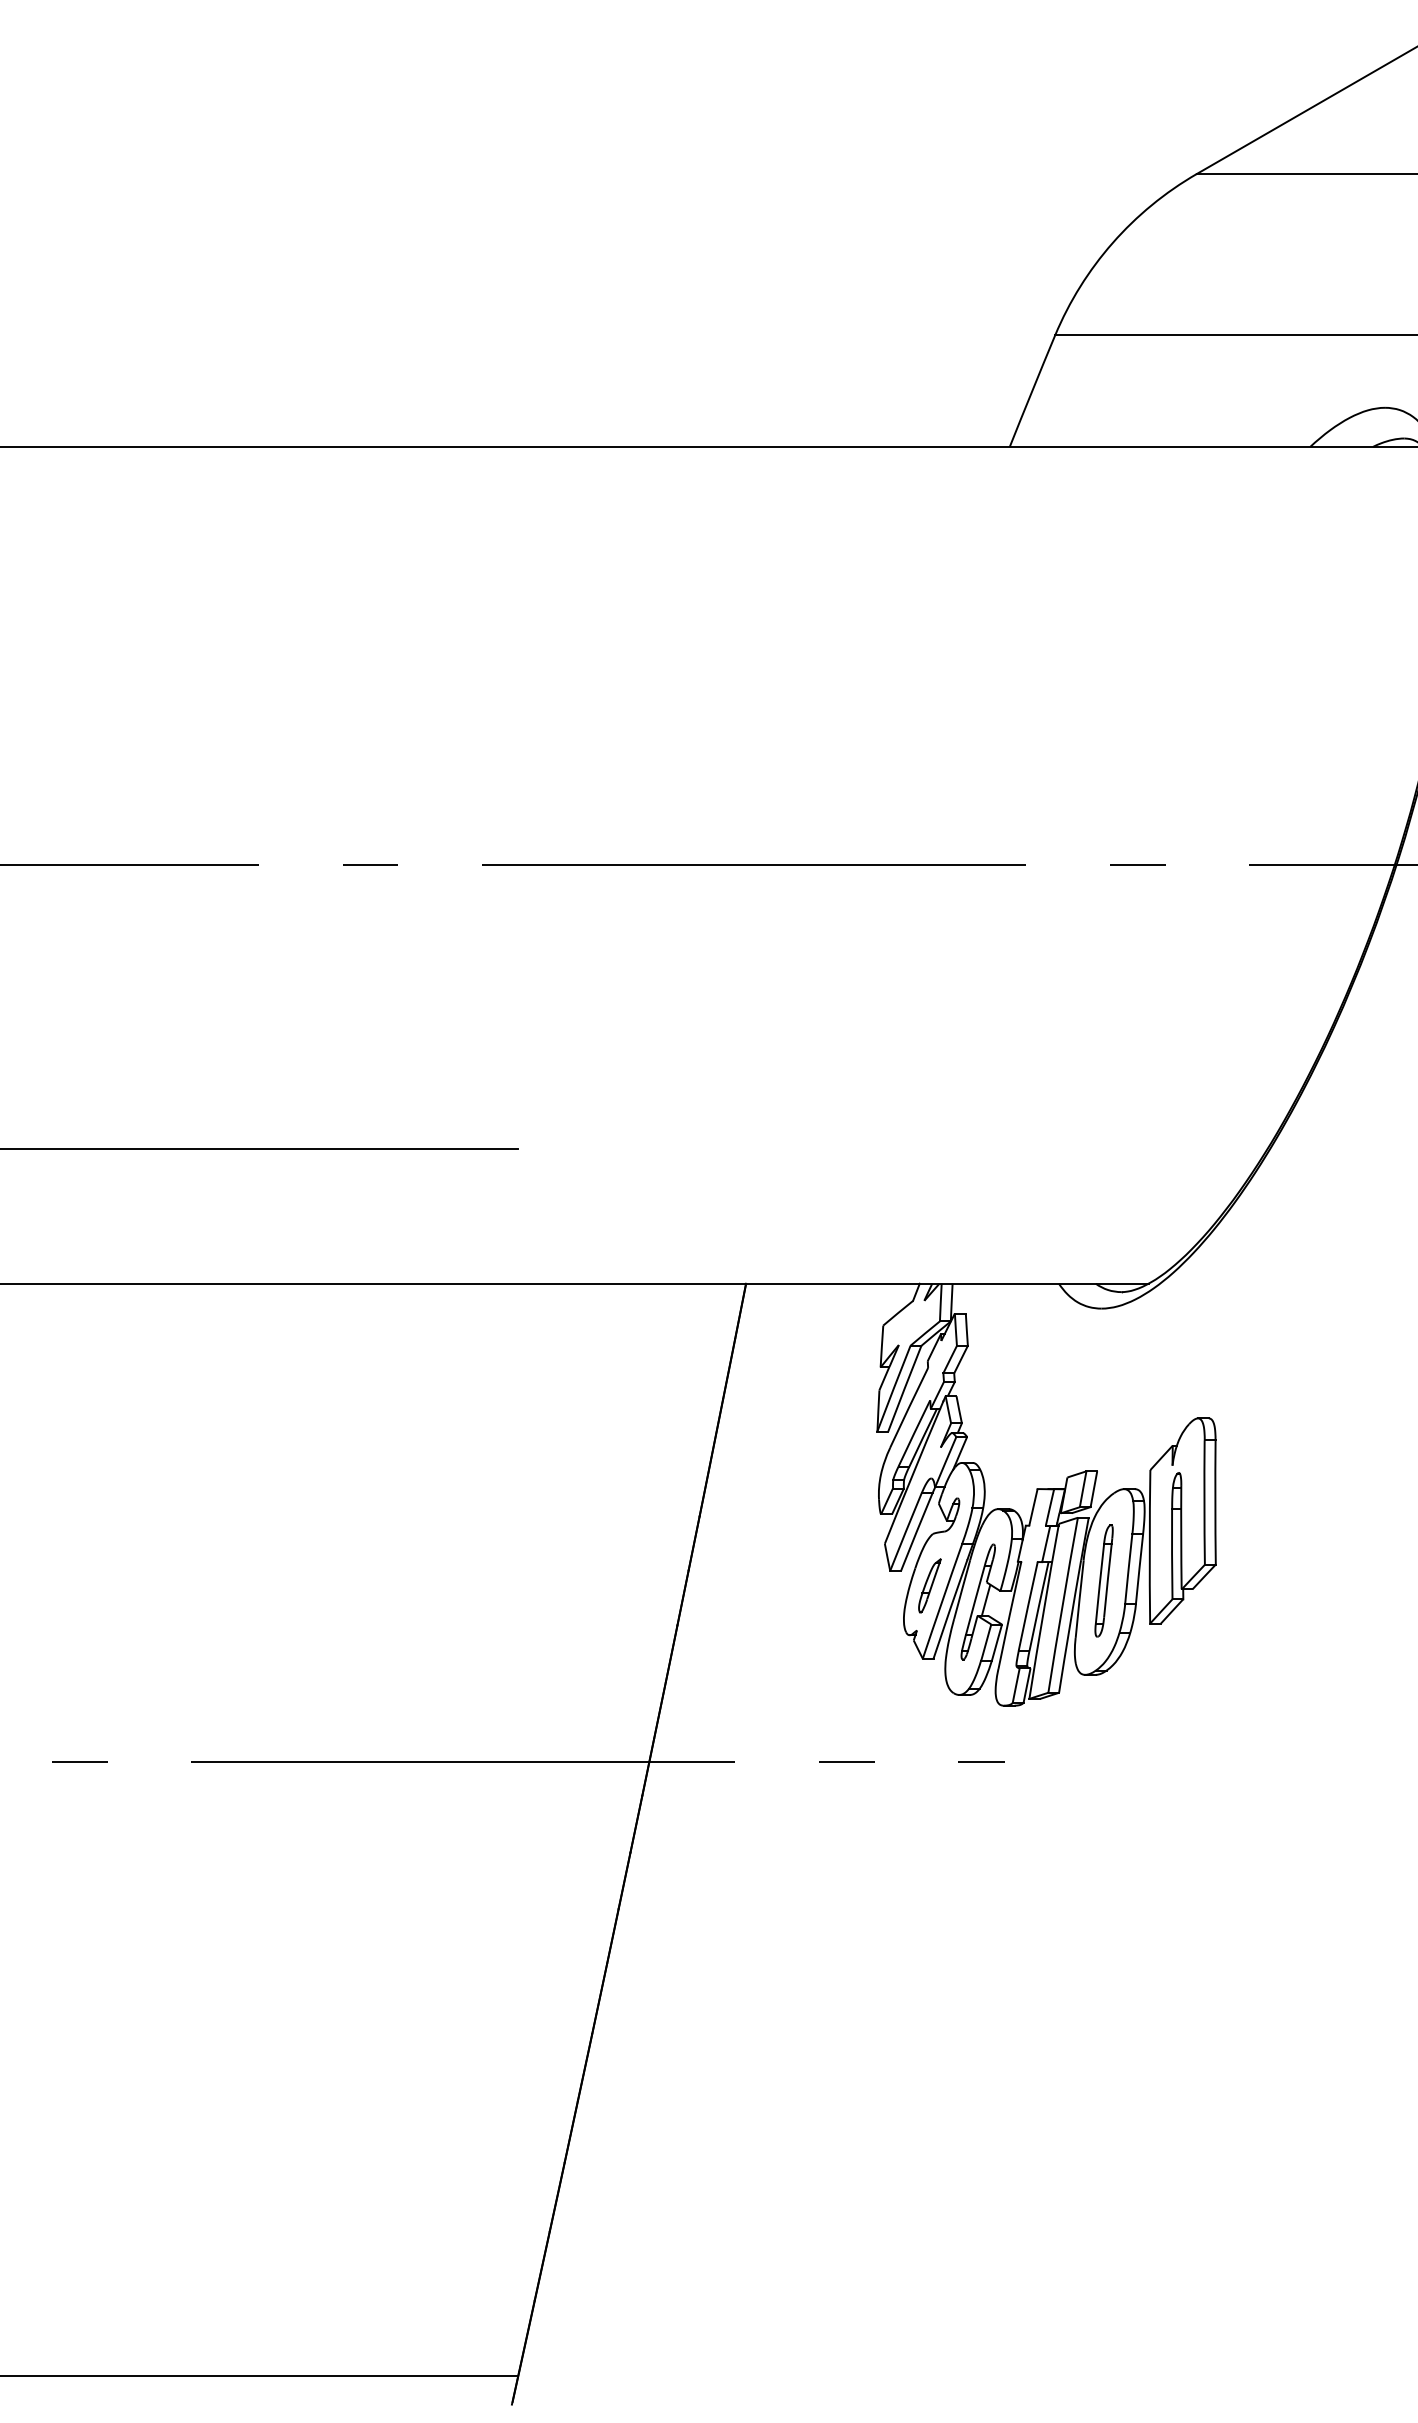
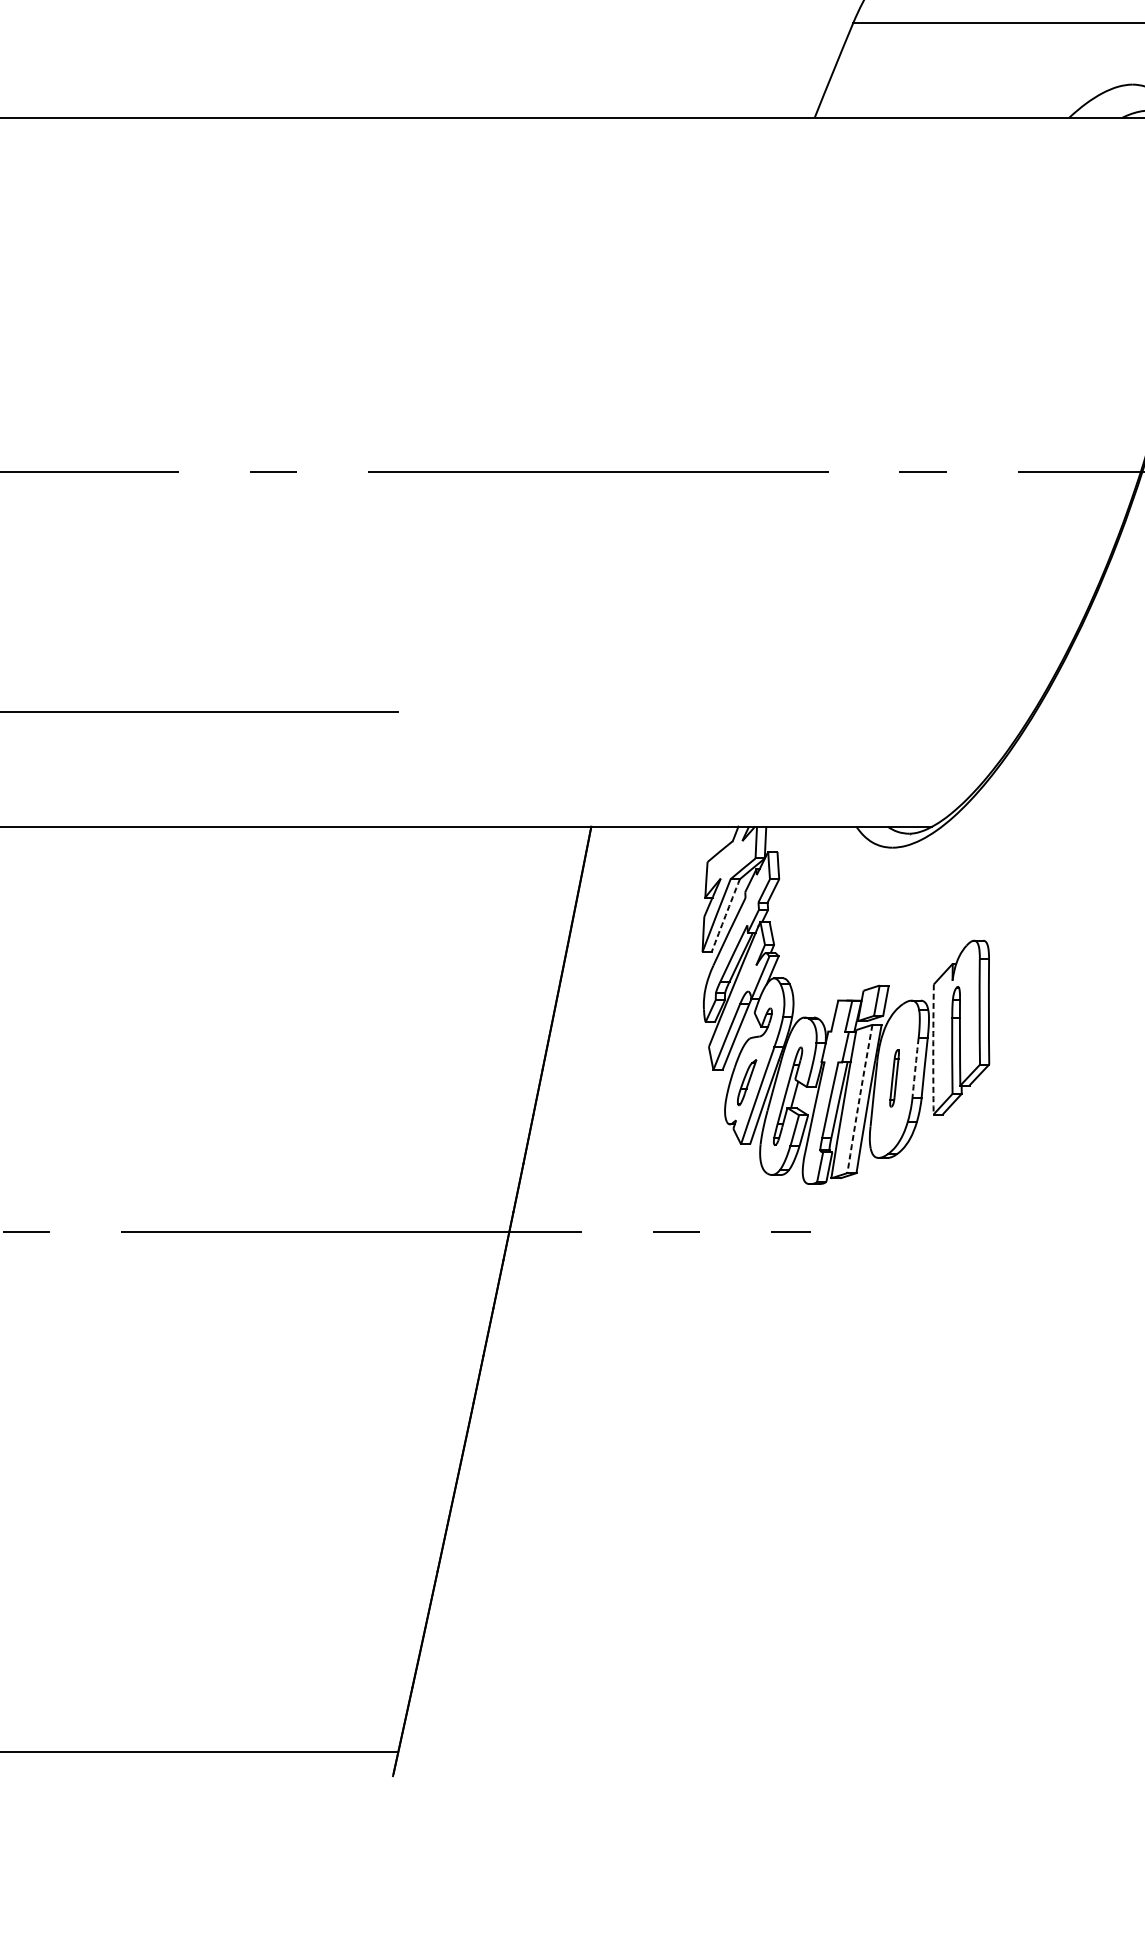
arc: (904, 1388) -> (725, 915), solid -> dashed
arc: (1149, 1546) -> (933, 1049), solid -> dashed
arc: (1128, 1568) -> (915, 1067), solid -> dashed
part: (1103, 1580) -> (894, 1078), size x0.6
arc: (1062, 1605) -> (859, 1099), solid -> dashed

